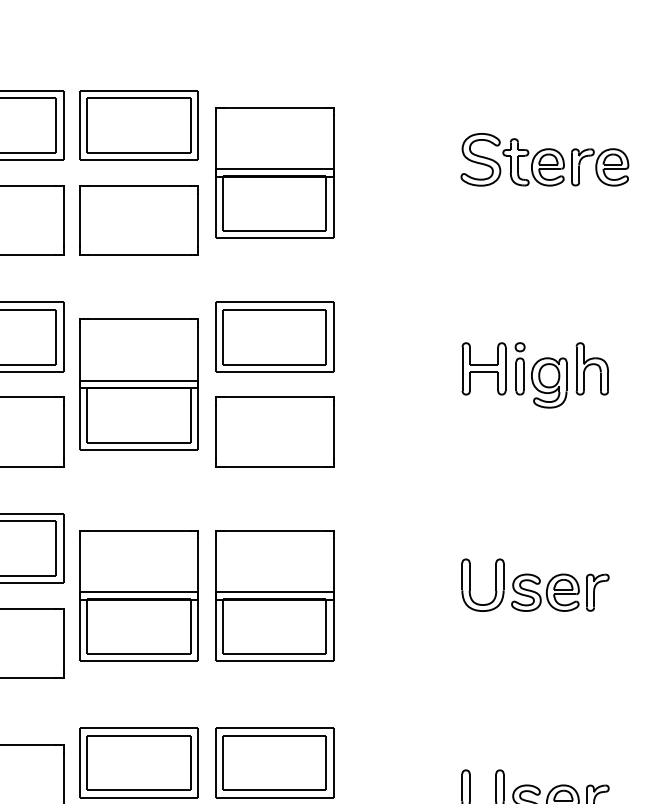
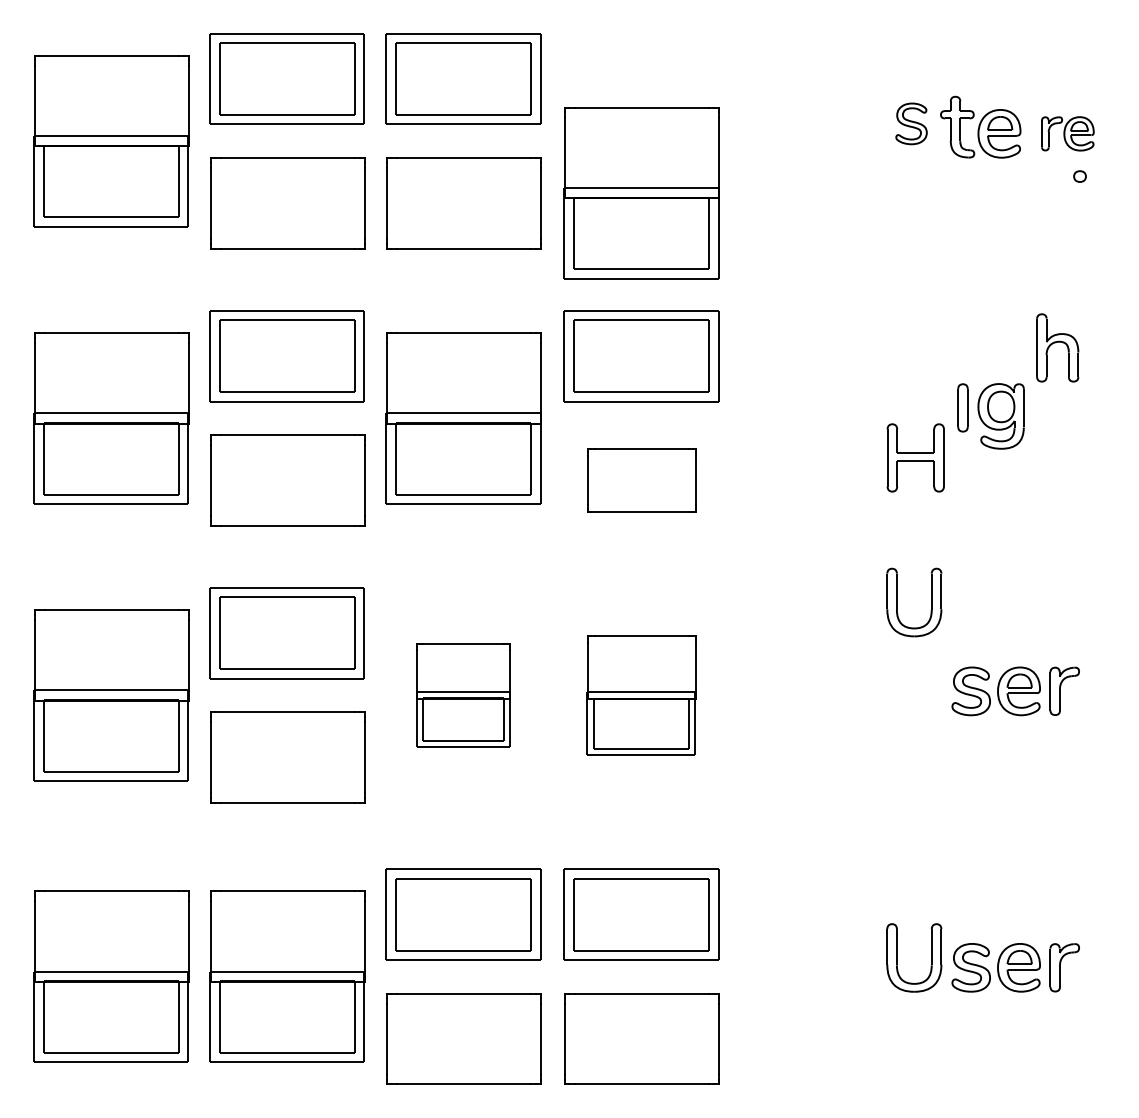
part: (480, 159) -> (911, 123), size x0.6
part: (599, 167) -> (1067, 133), size x0.7
part: (274, 173) -> (641, 193), moved
part: (519, 347) -> (1079, 176), moved
part: (483, 368) -> (915, 457), moved
part: (592, 368) -> (1057, 347), moved
part: (274, 431) -> (641, 480), size x0.7
part: (470, 585) -> (897, 602), moved
part: (139, 595) -> (463, 695), size x0.6
part: (274, 595) -> (641, 695), size x0.7

